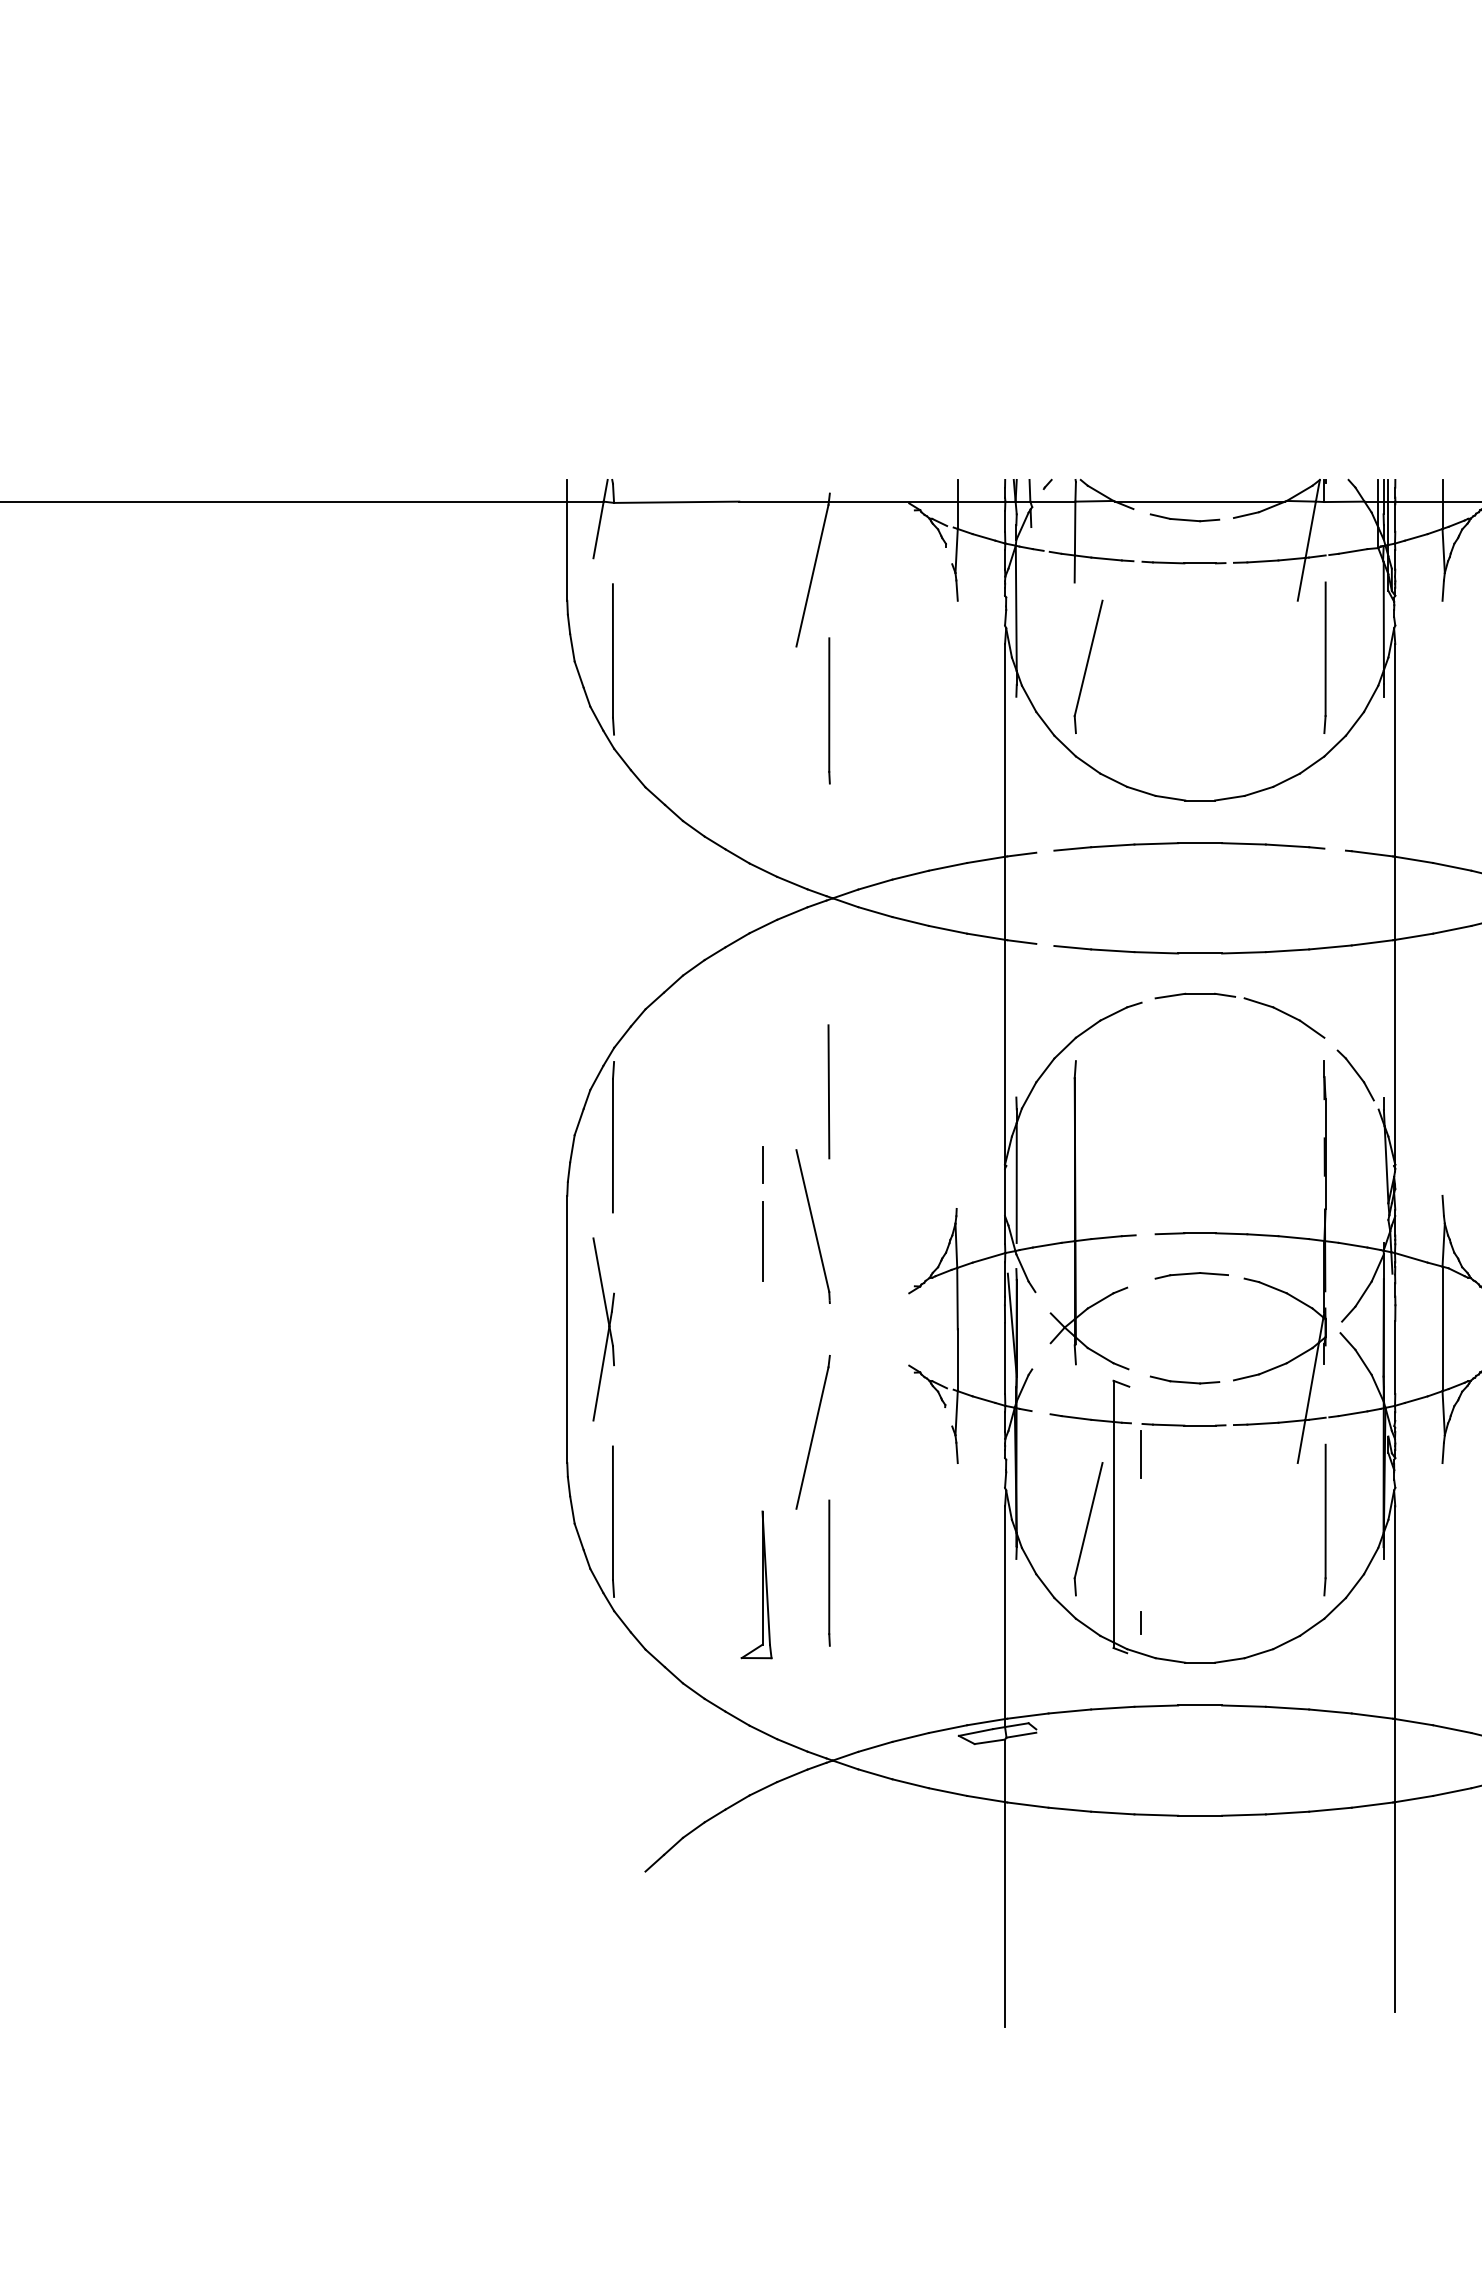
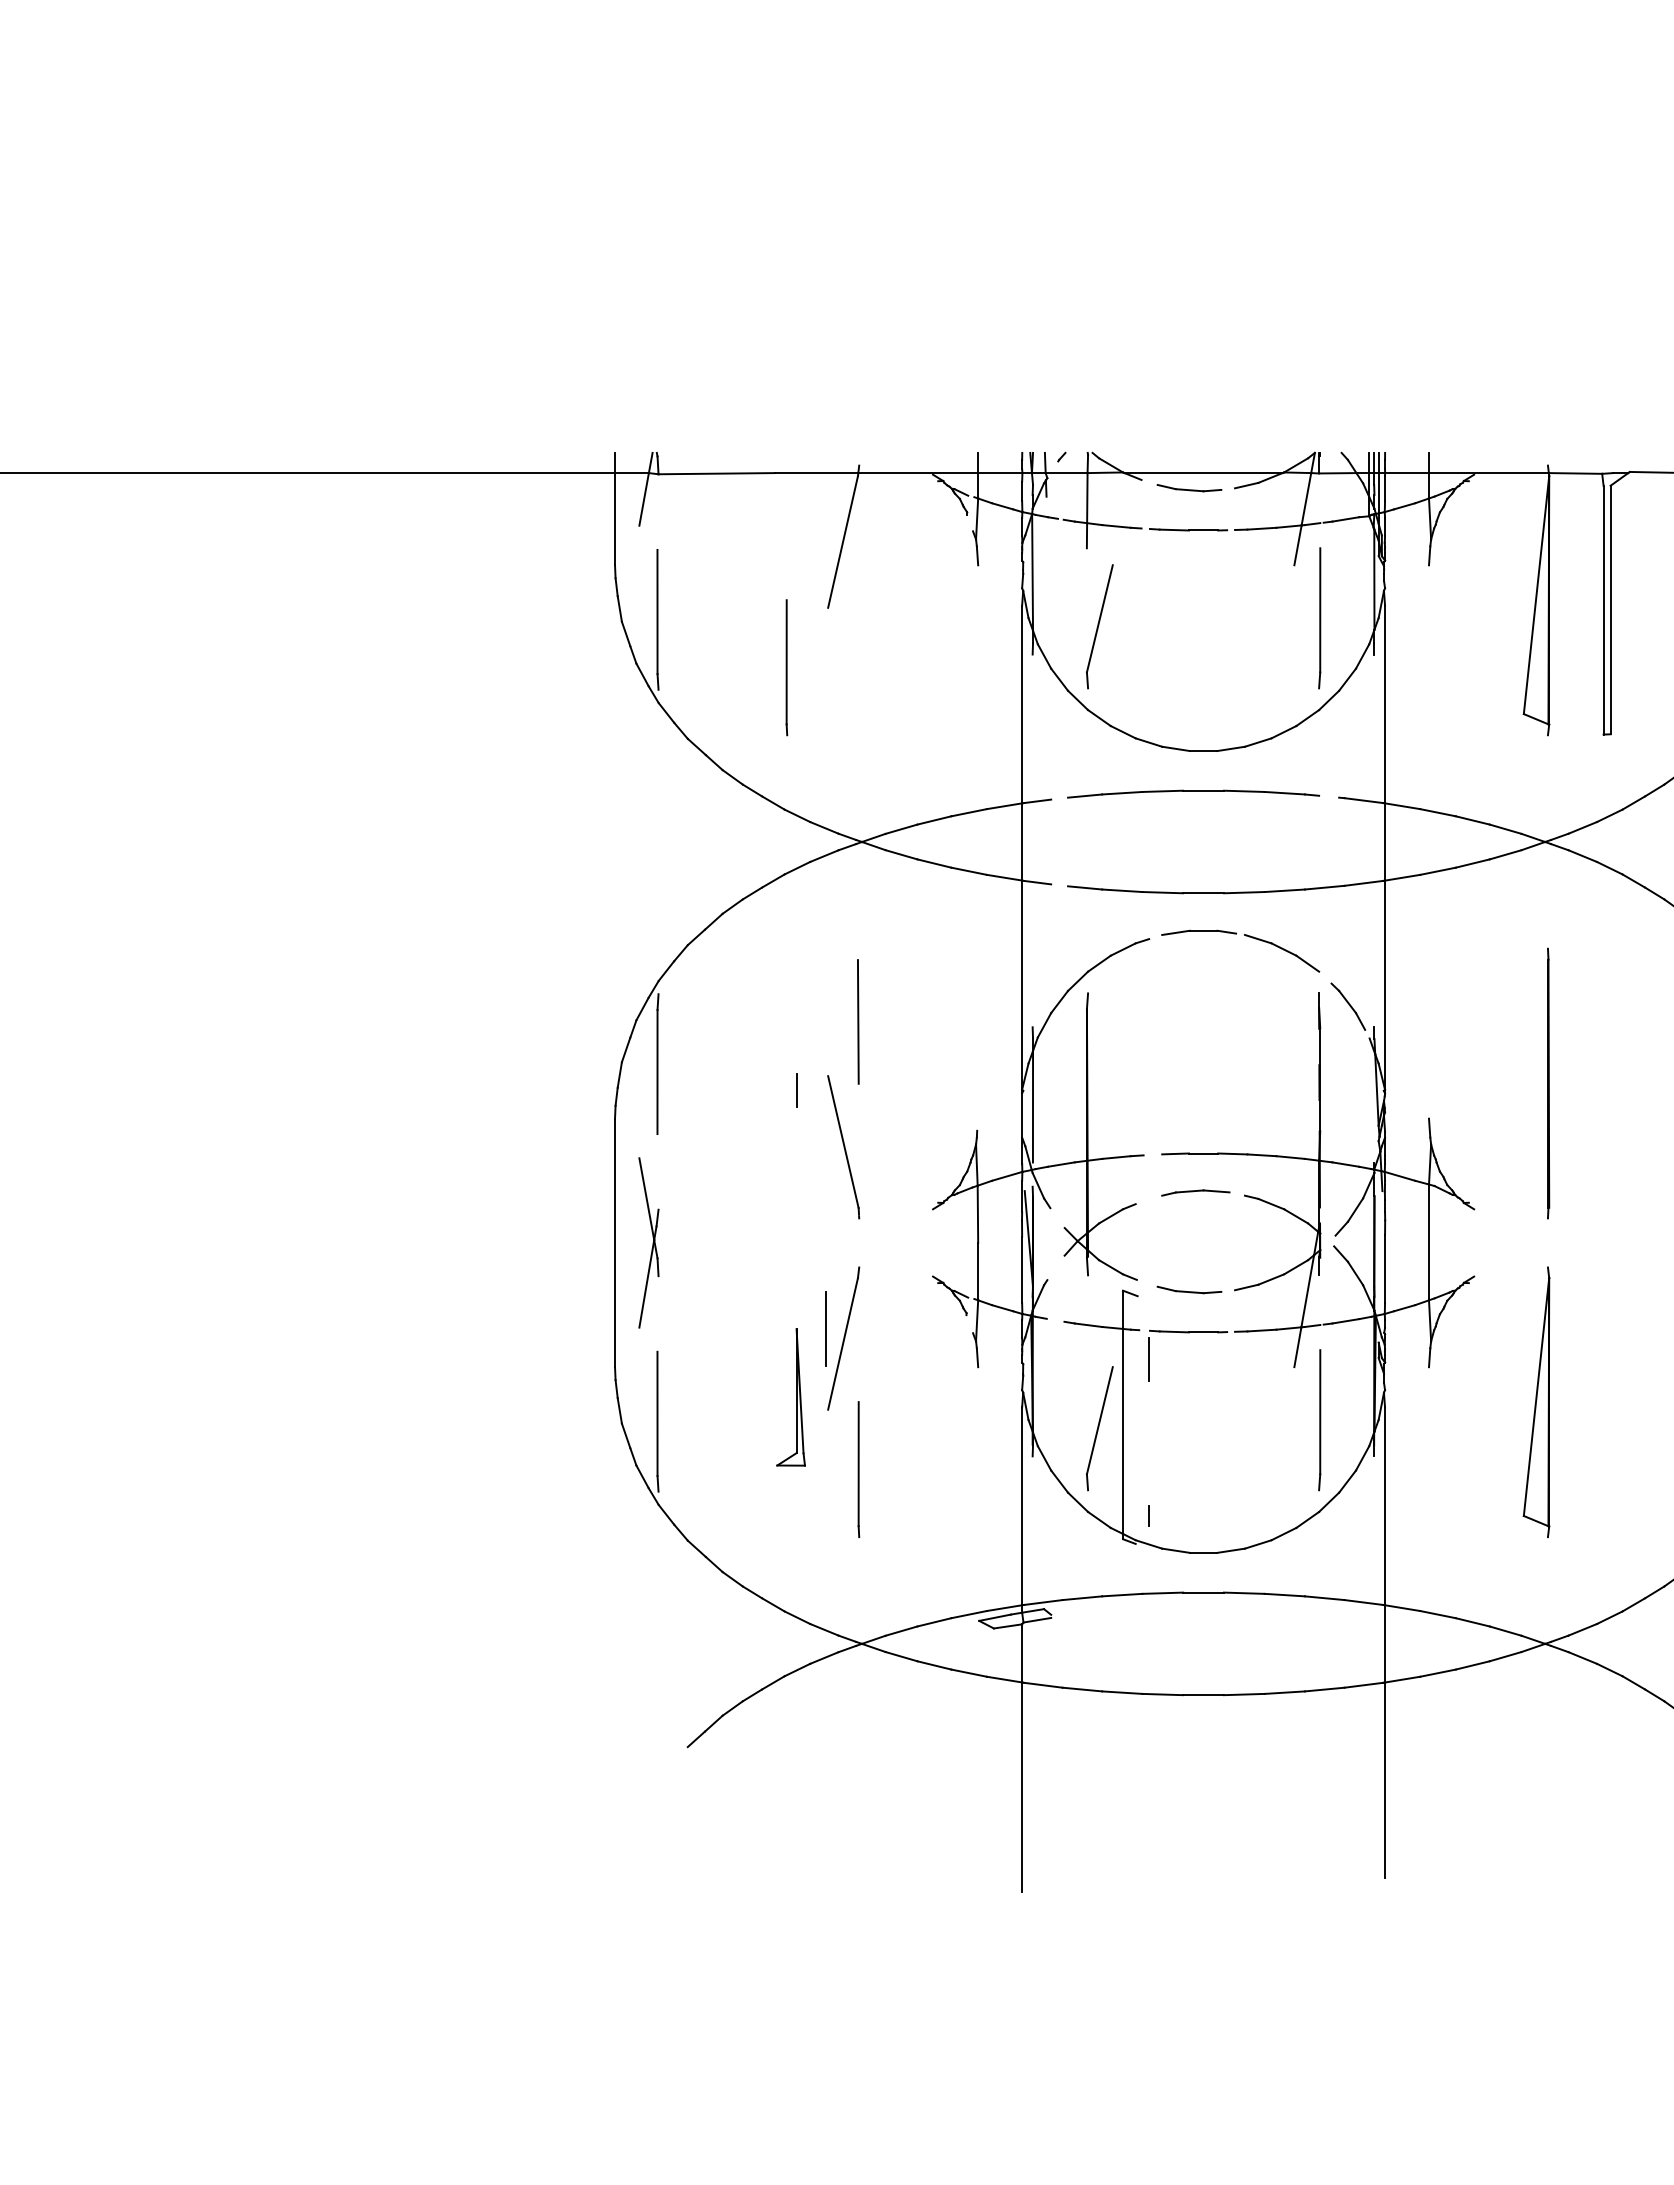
line: (829, 710) -> (786, 667), moved
line: (762, 1240) -> (825, 1328), moved
part: (755, 1584) -> (790, 1397), moved

